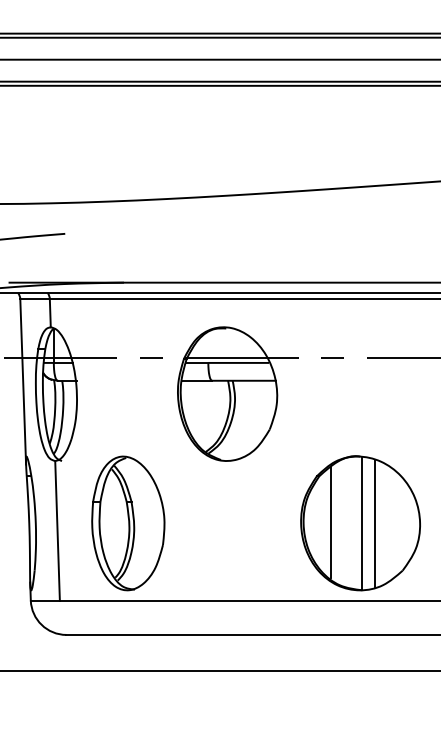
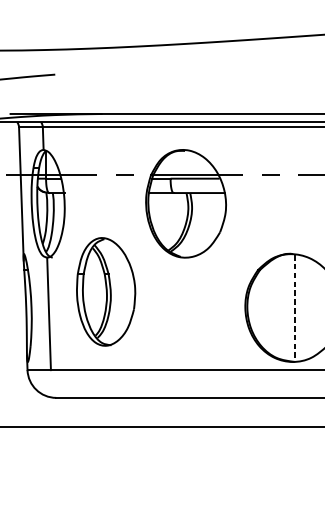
line: (330, 522) -> (269, 307), removed
part: (128, 523) -> (106, 291), moved
line: (375, 523) -> (305, 308), removed
line: (362, 524) -> (294, 308), solid -> dashed

